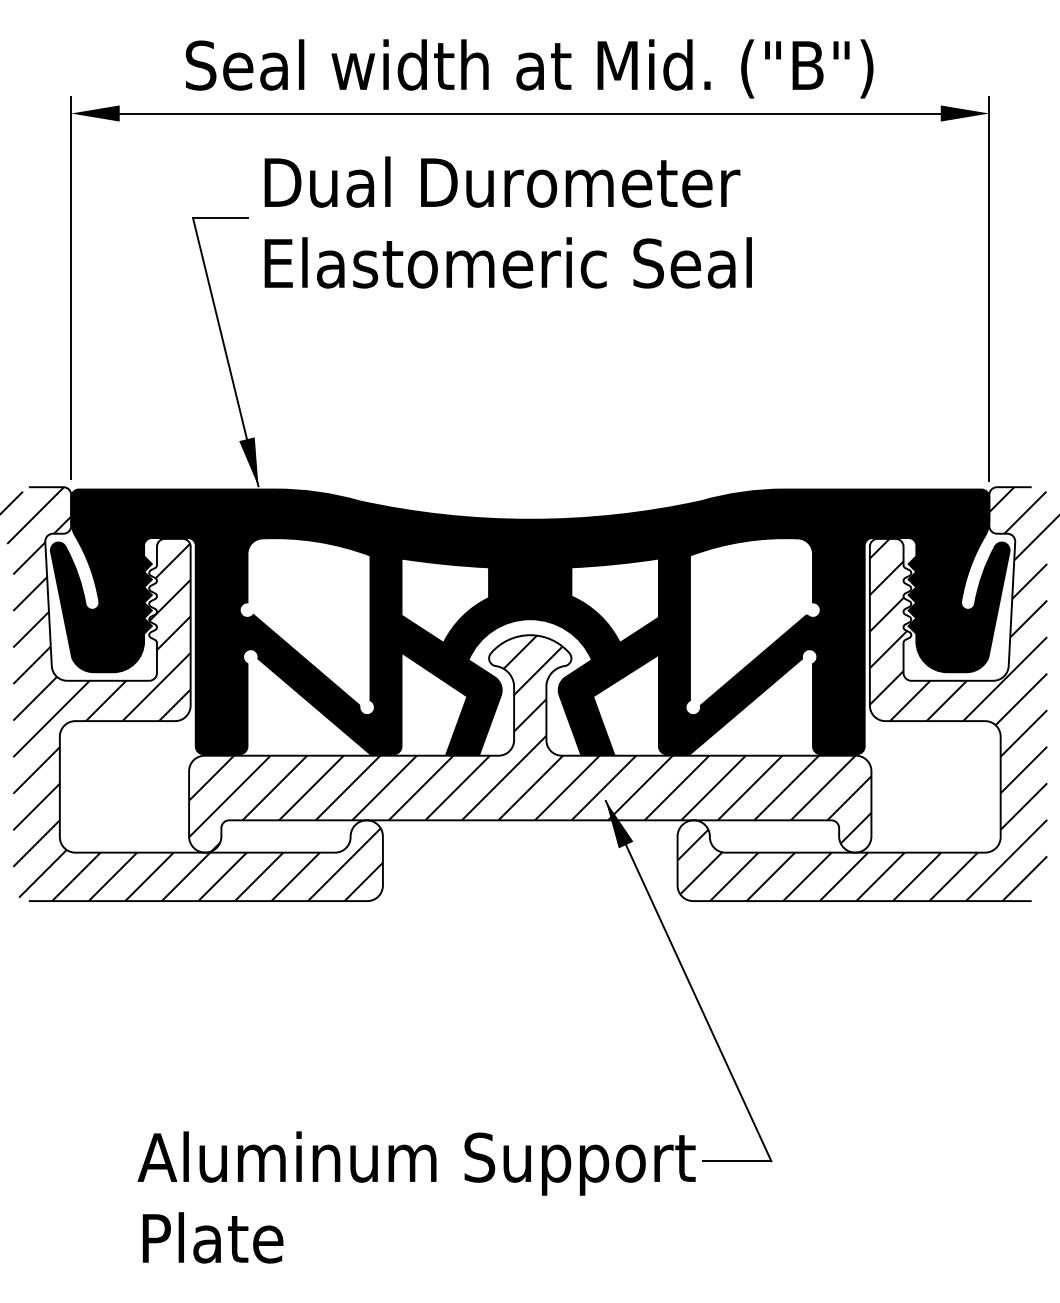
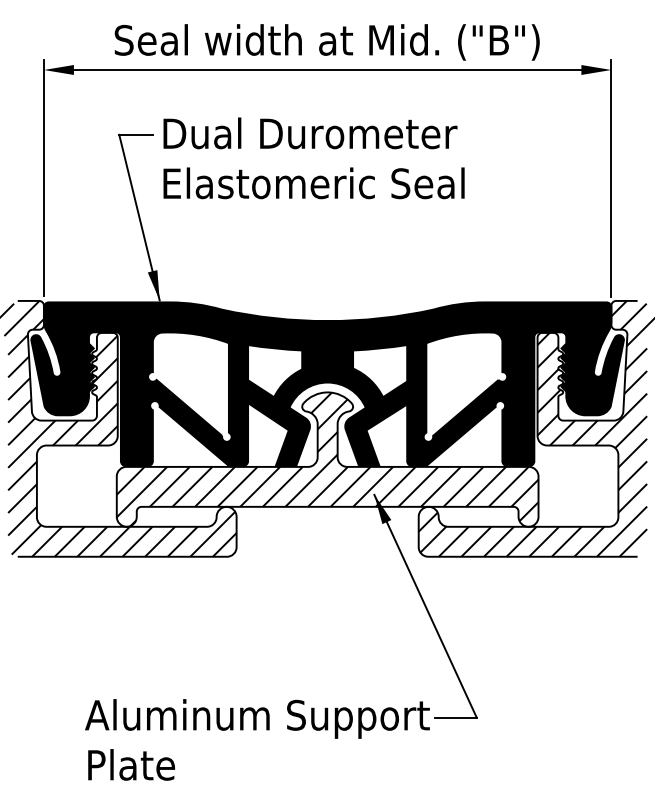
text: (507, 222) -> (313, 158), moved

